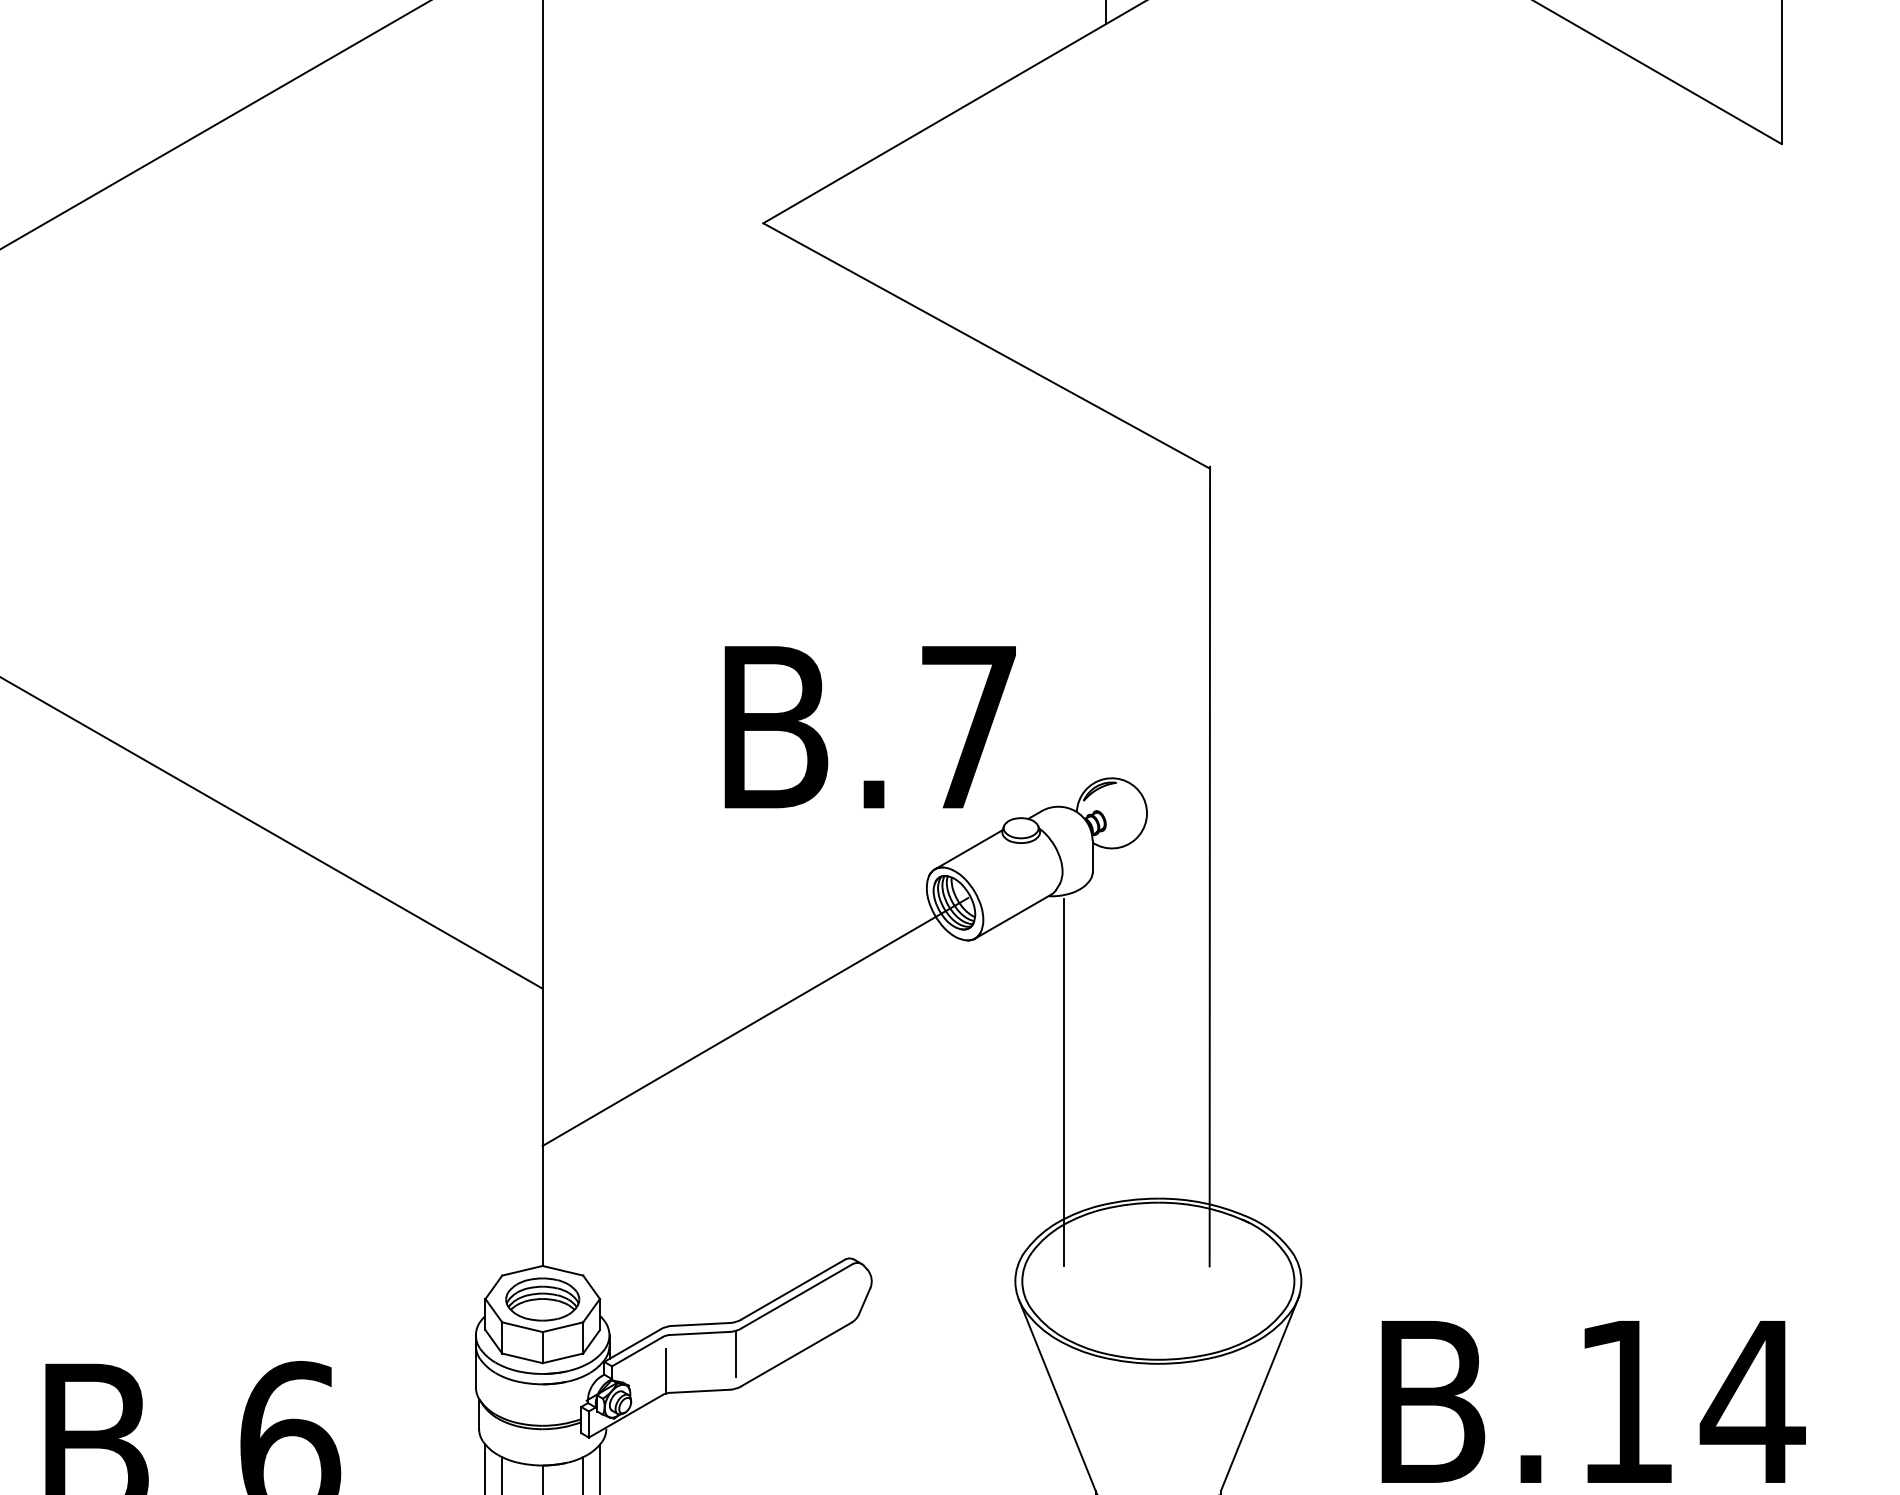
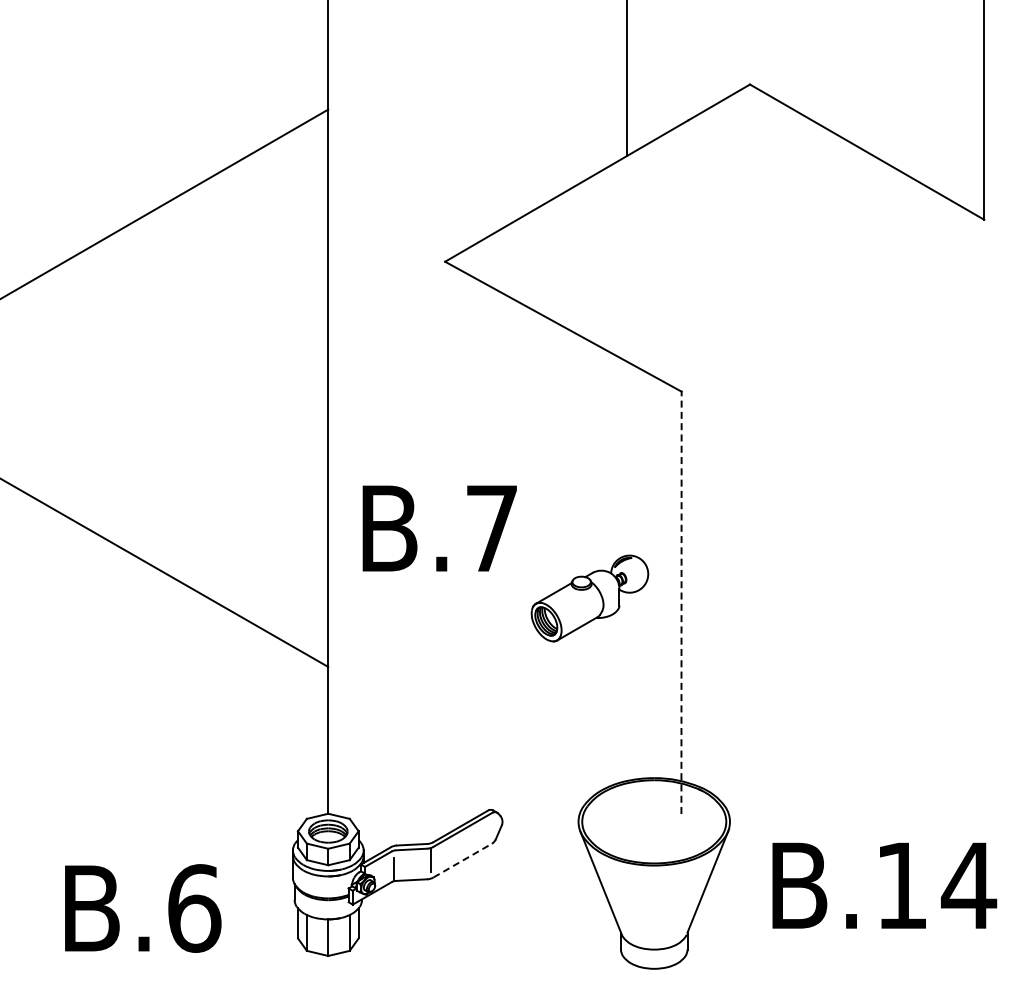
text: (869, 727) -> (439, 528), moved
line: (1209, 866) -> (681, 602), solid -> dashed
line: (754, 1021) -> (440, 684), removed
line: (1064, 1082) -> (604, 716), removed
line: (796, 1354) -> (462, 860), solid -> dashed

